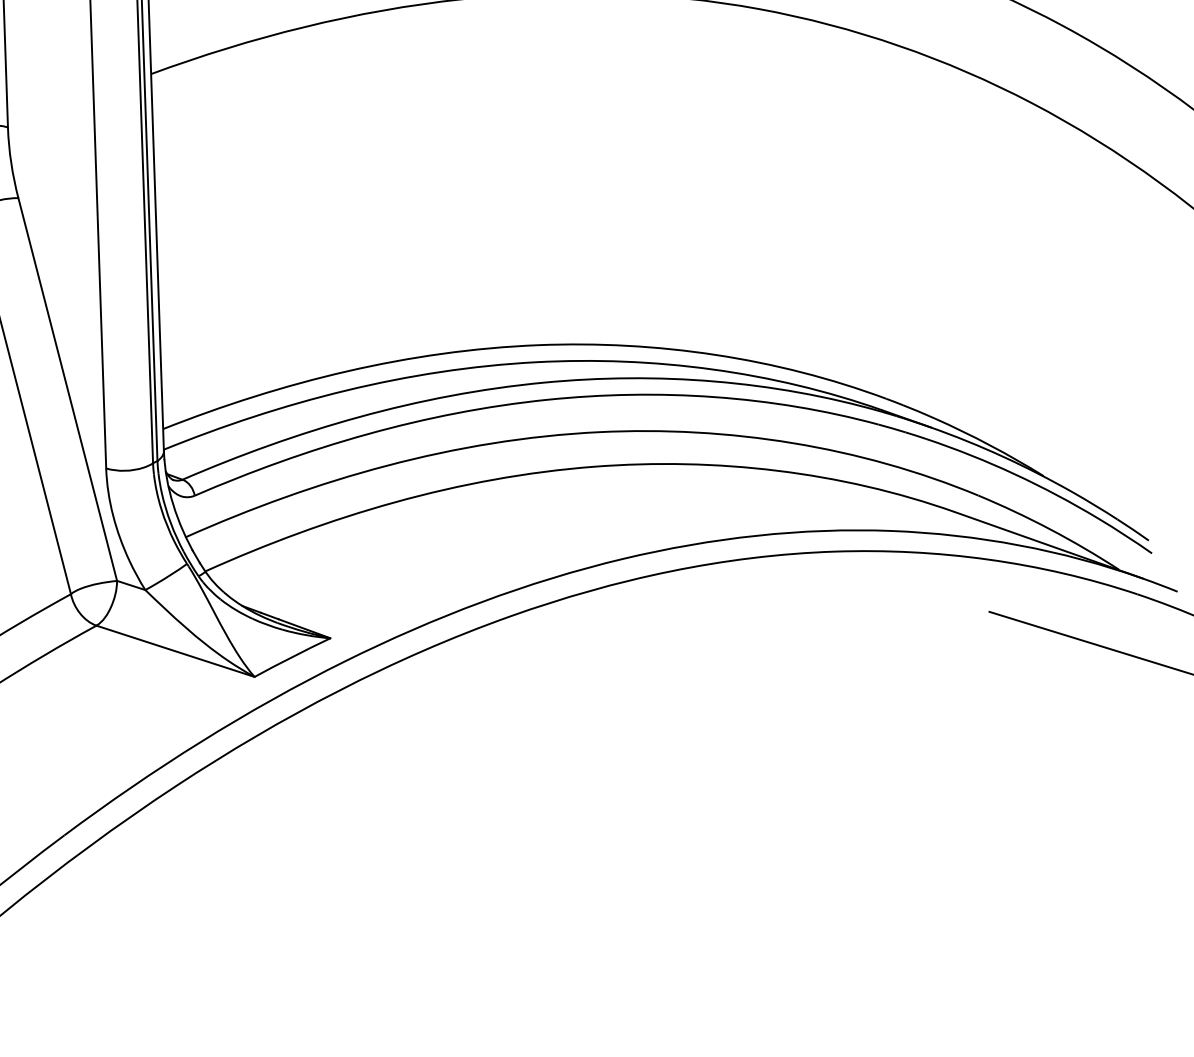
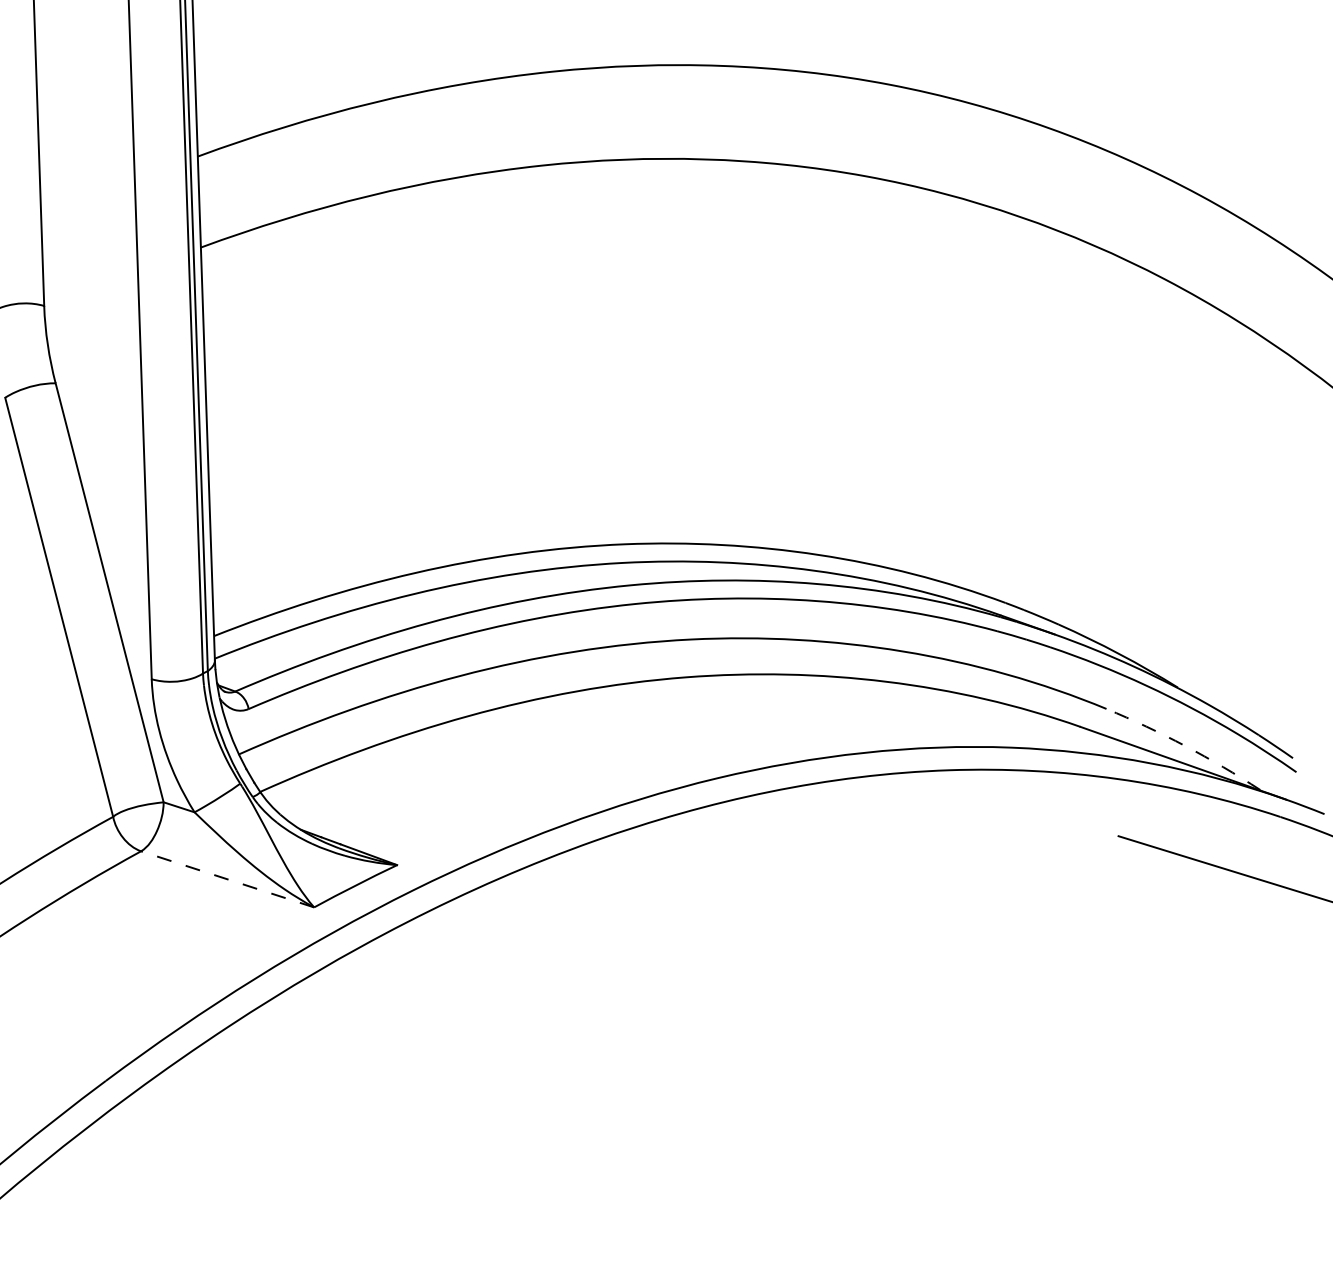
arc: (1050, 529) -> (1185, 745), solid -> dashed
line: (175, 651) -> (227, 879), solid -> dashed

